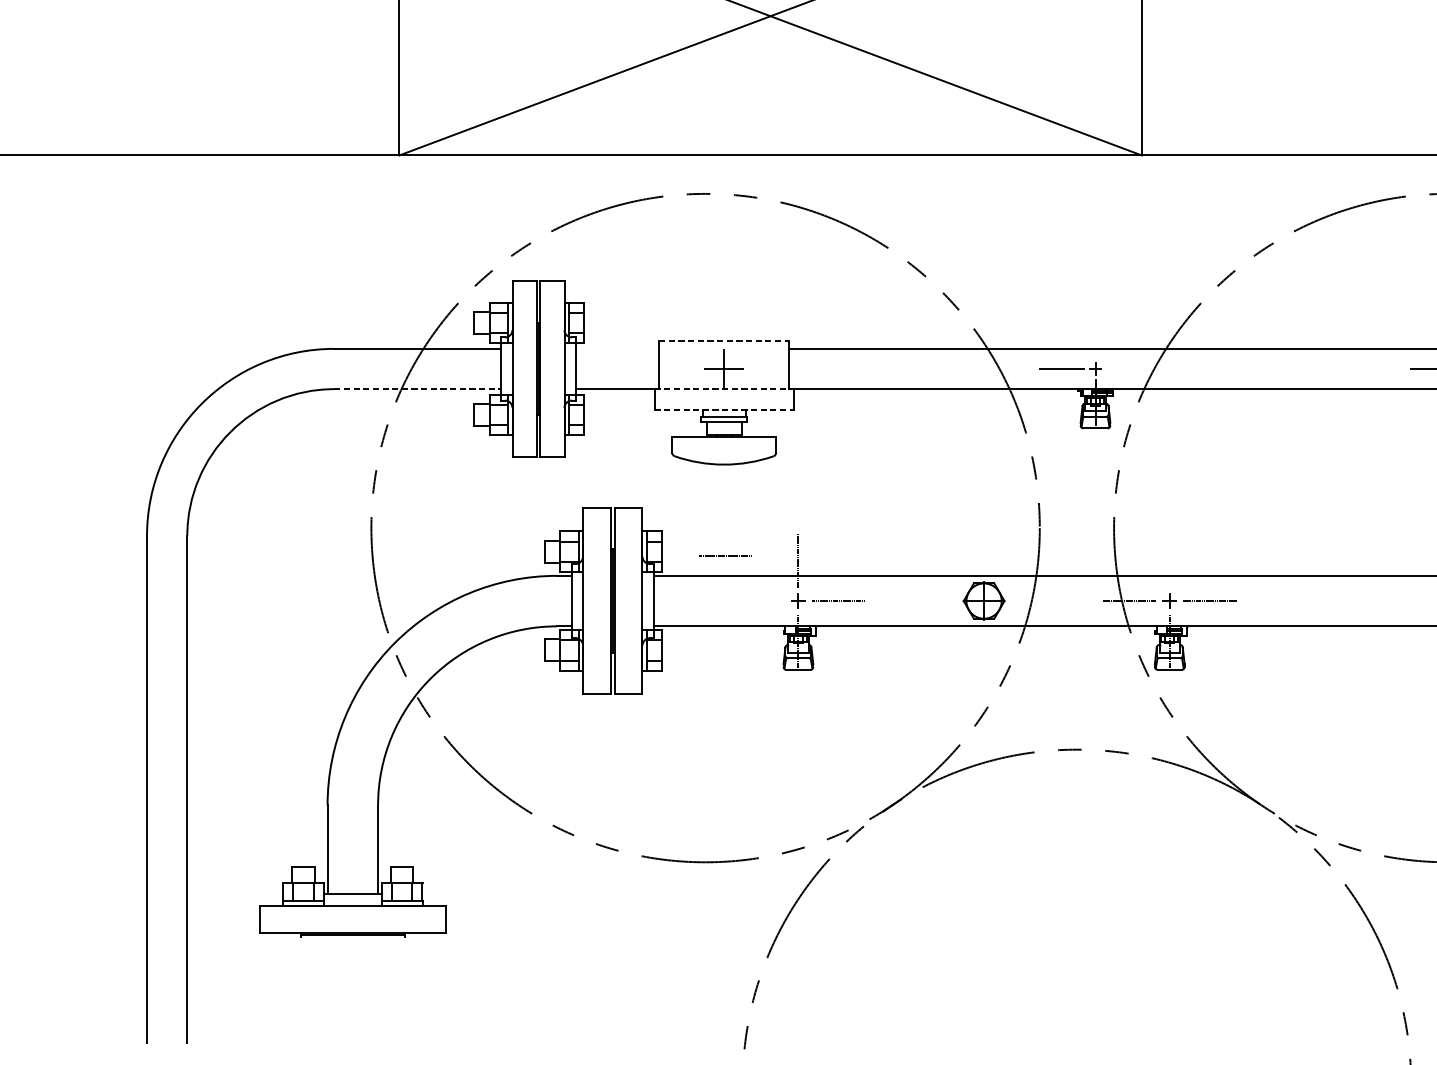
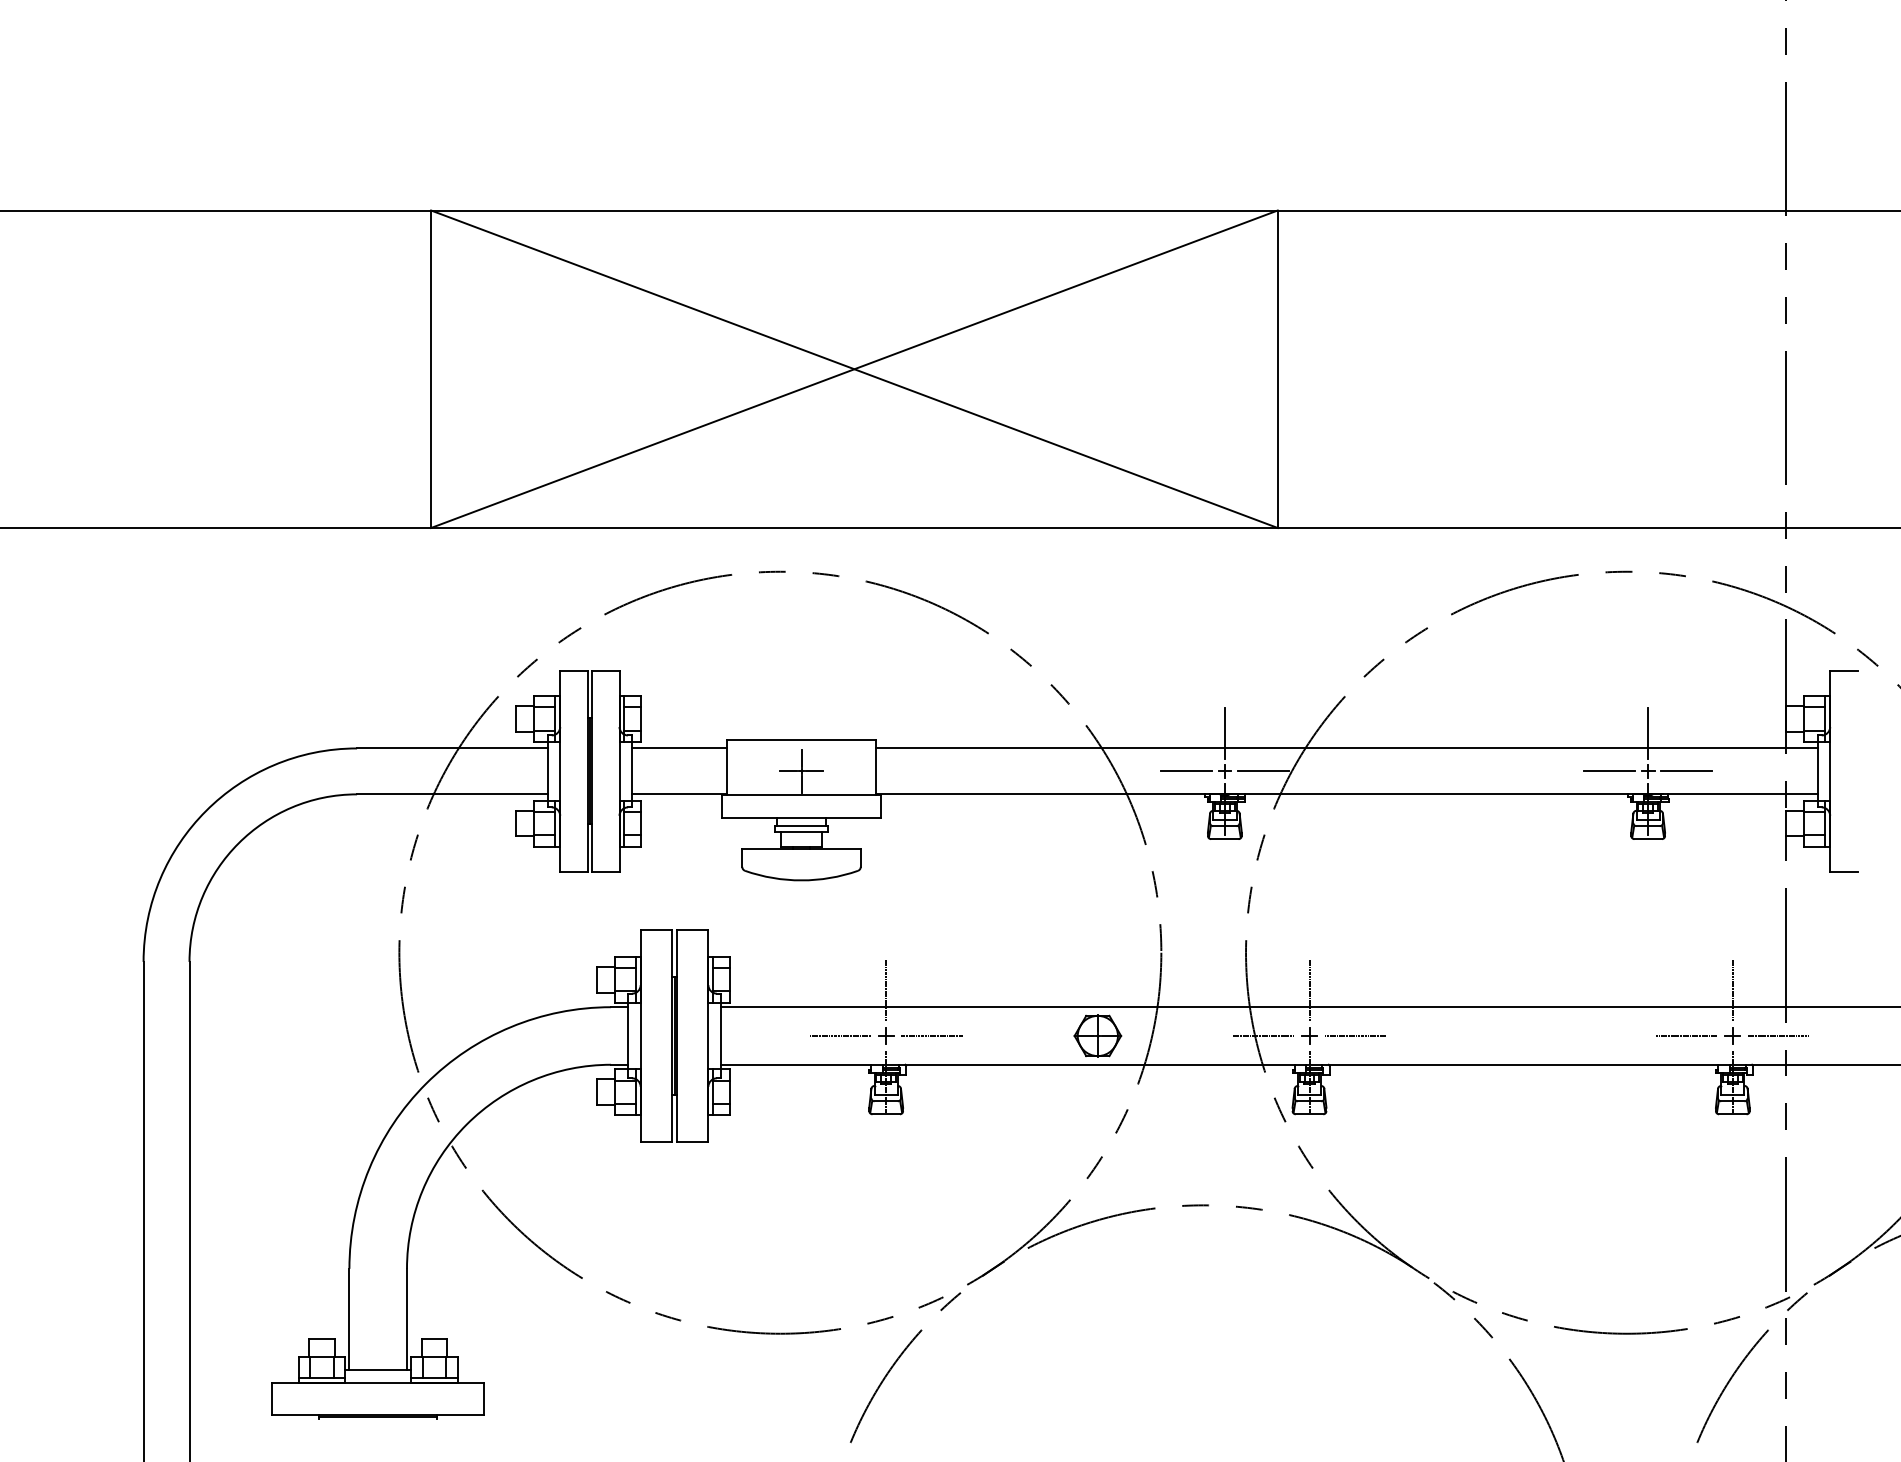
line: (1095, 334) -> (1224, 732), added
line: (725, 341) -> (802, 739), dashed -> solid
line: (617, 348) -> (679, 748), added
line: (1128, 369) -> (1262, 771), added
line: (417, 389) -> (452, 794), dashed -> solid
line: (725, 389) -> (802, 794), dashed -> solid
line: (725, 409) -> (802, 817), dashed -> solid
line: (725, 555) -> (839, 1035), moved
line: (1169, 560) -> (1309, 989), added

